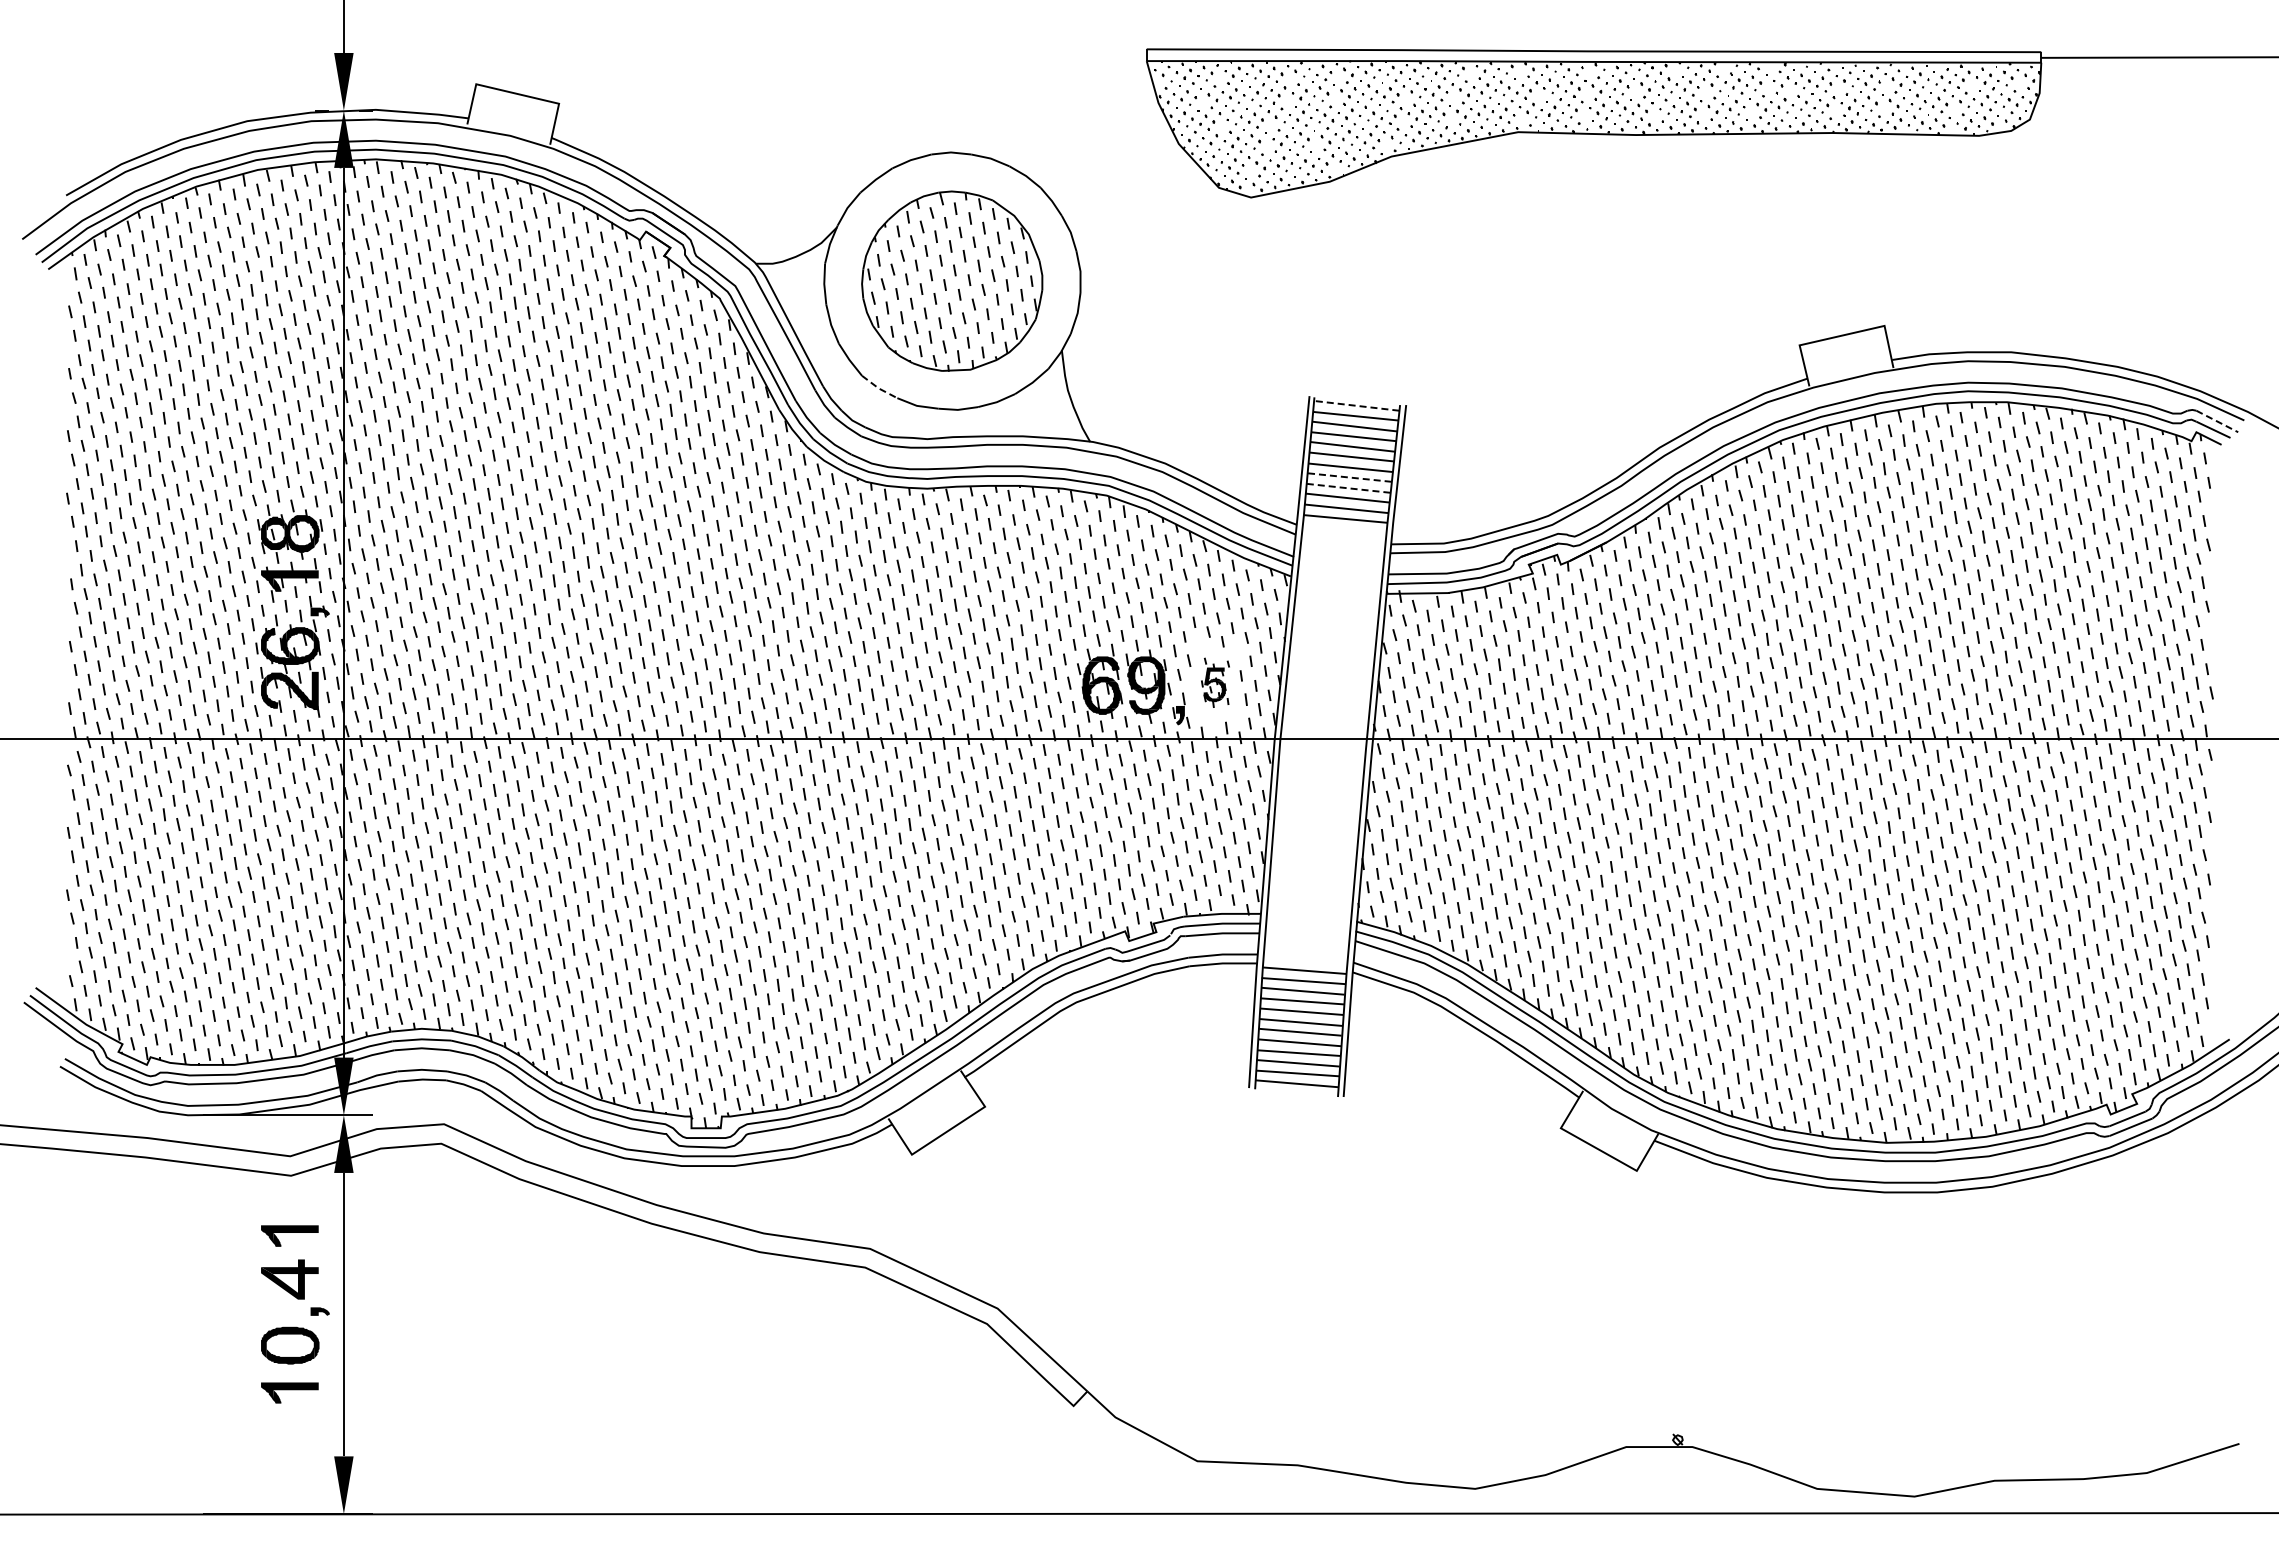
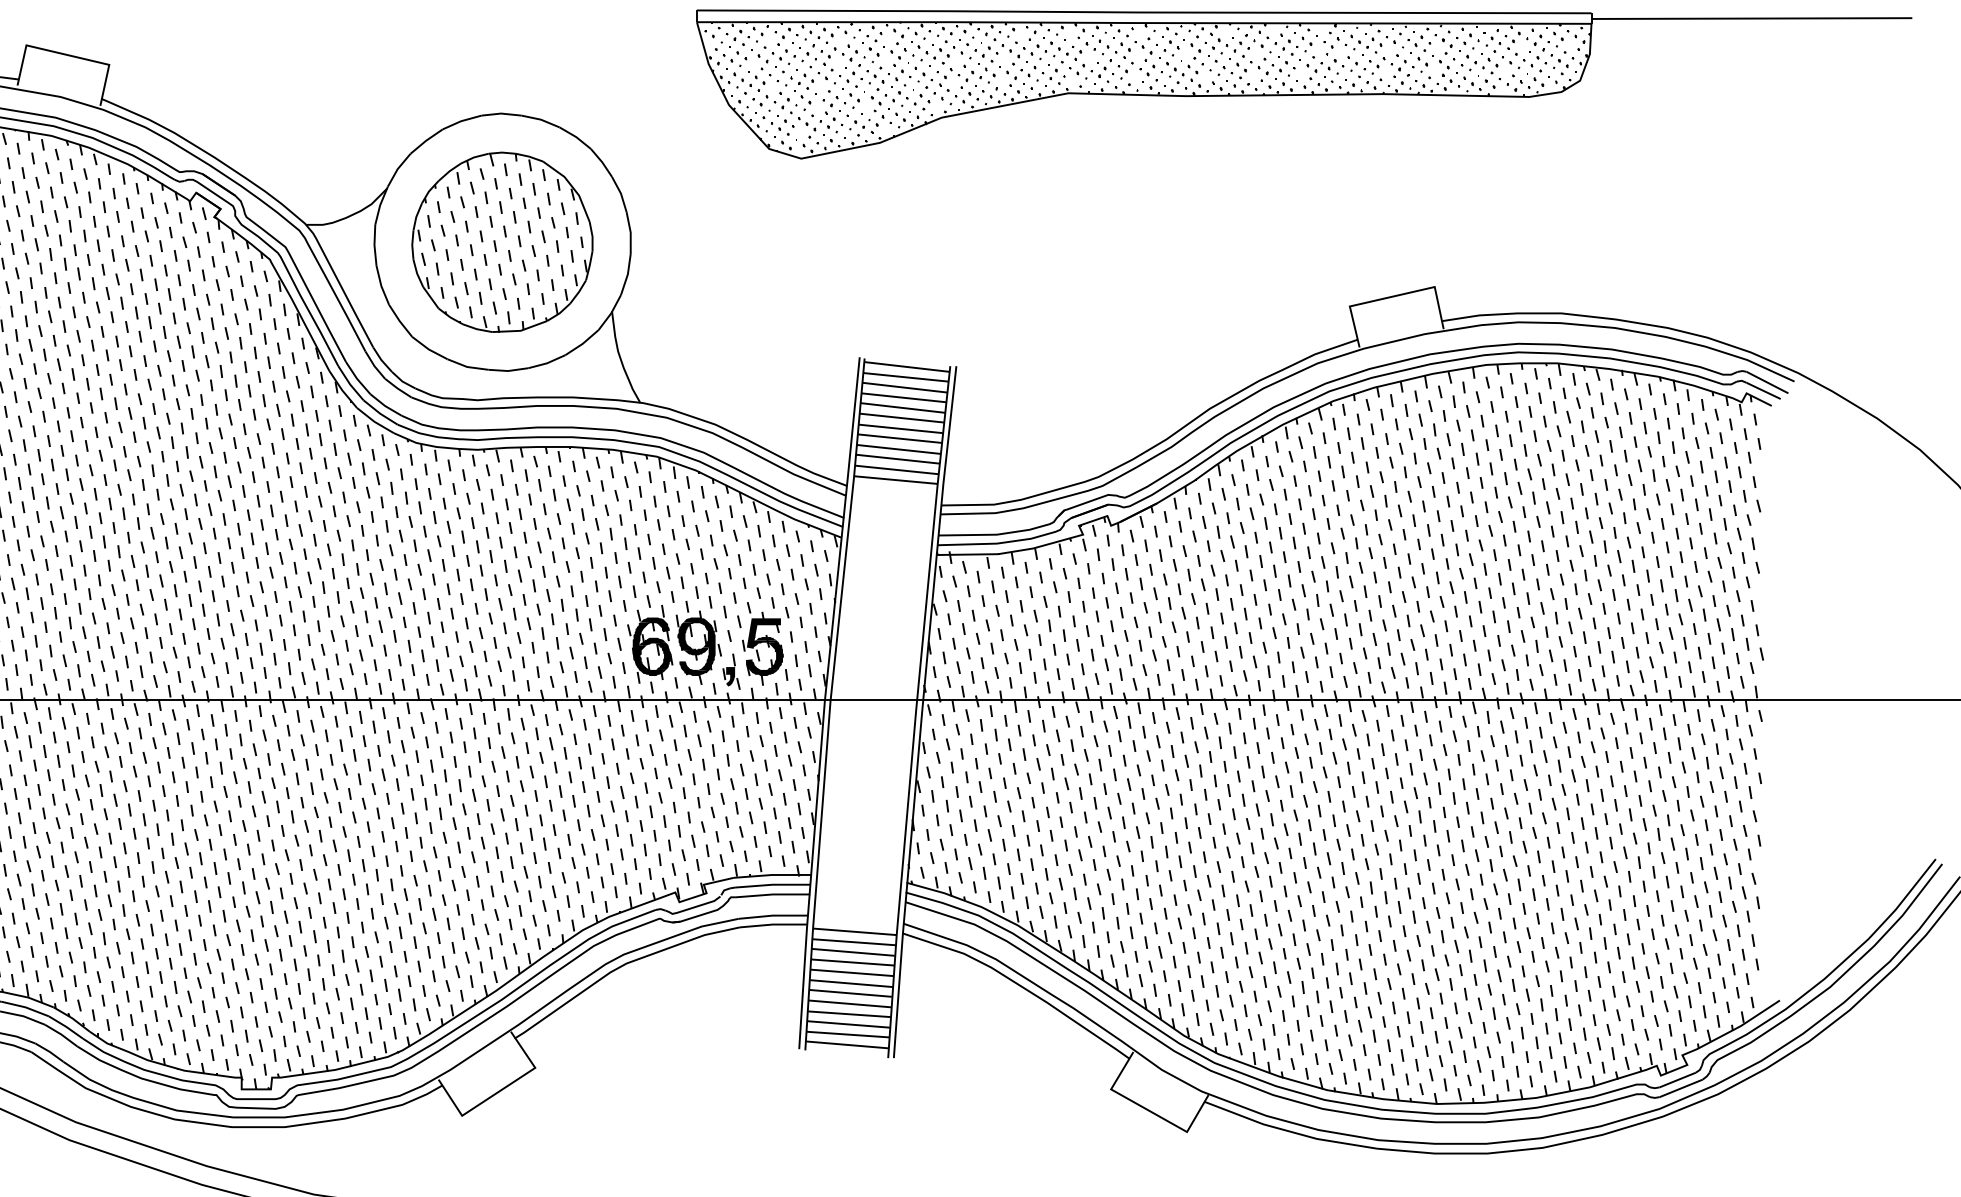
line: (878, 388) -> (428, 349), dashed -> solid
line: (1356, 405) -> (906, 366), dashed -> solid
line: (2217, 421) -> (1767, 382), dashed -> solid
line: (1349, 477) -> (899, 438), dashed -> solid
line: (1348, 488) -> (898, 449), dashed -> solid
part: (1215, 682) -> (765, 643), size x1.67

